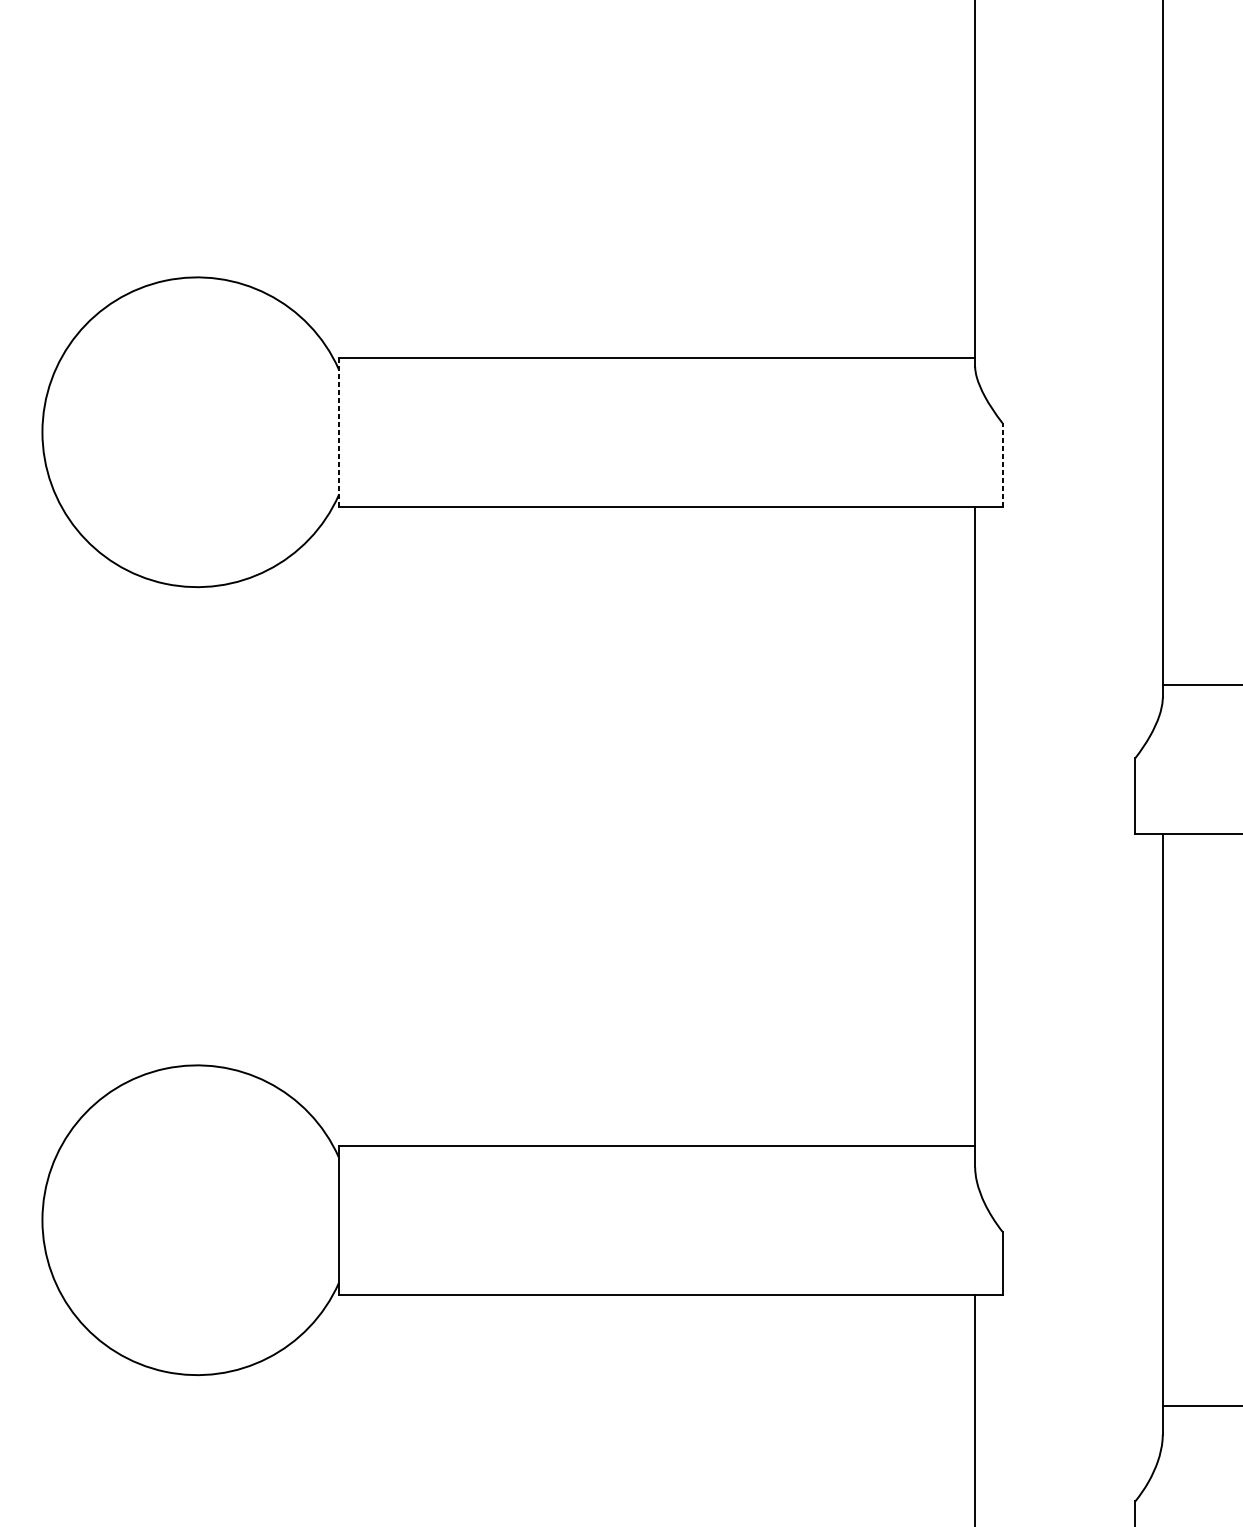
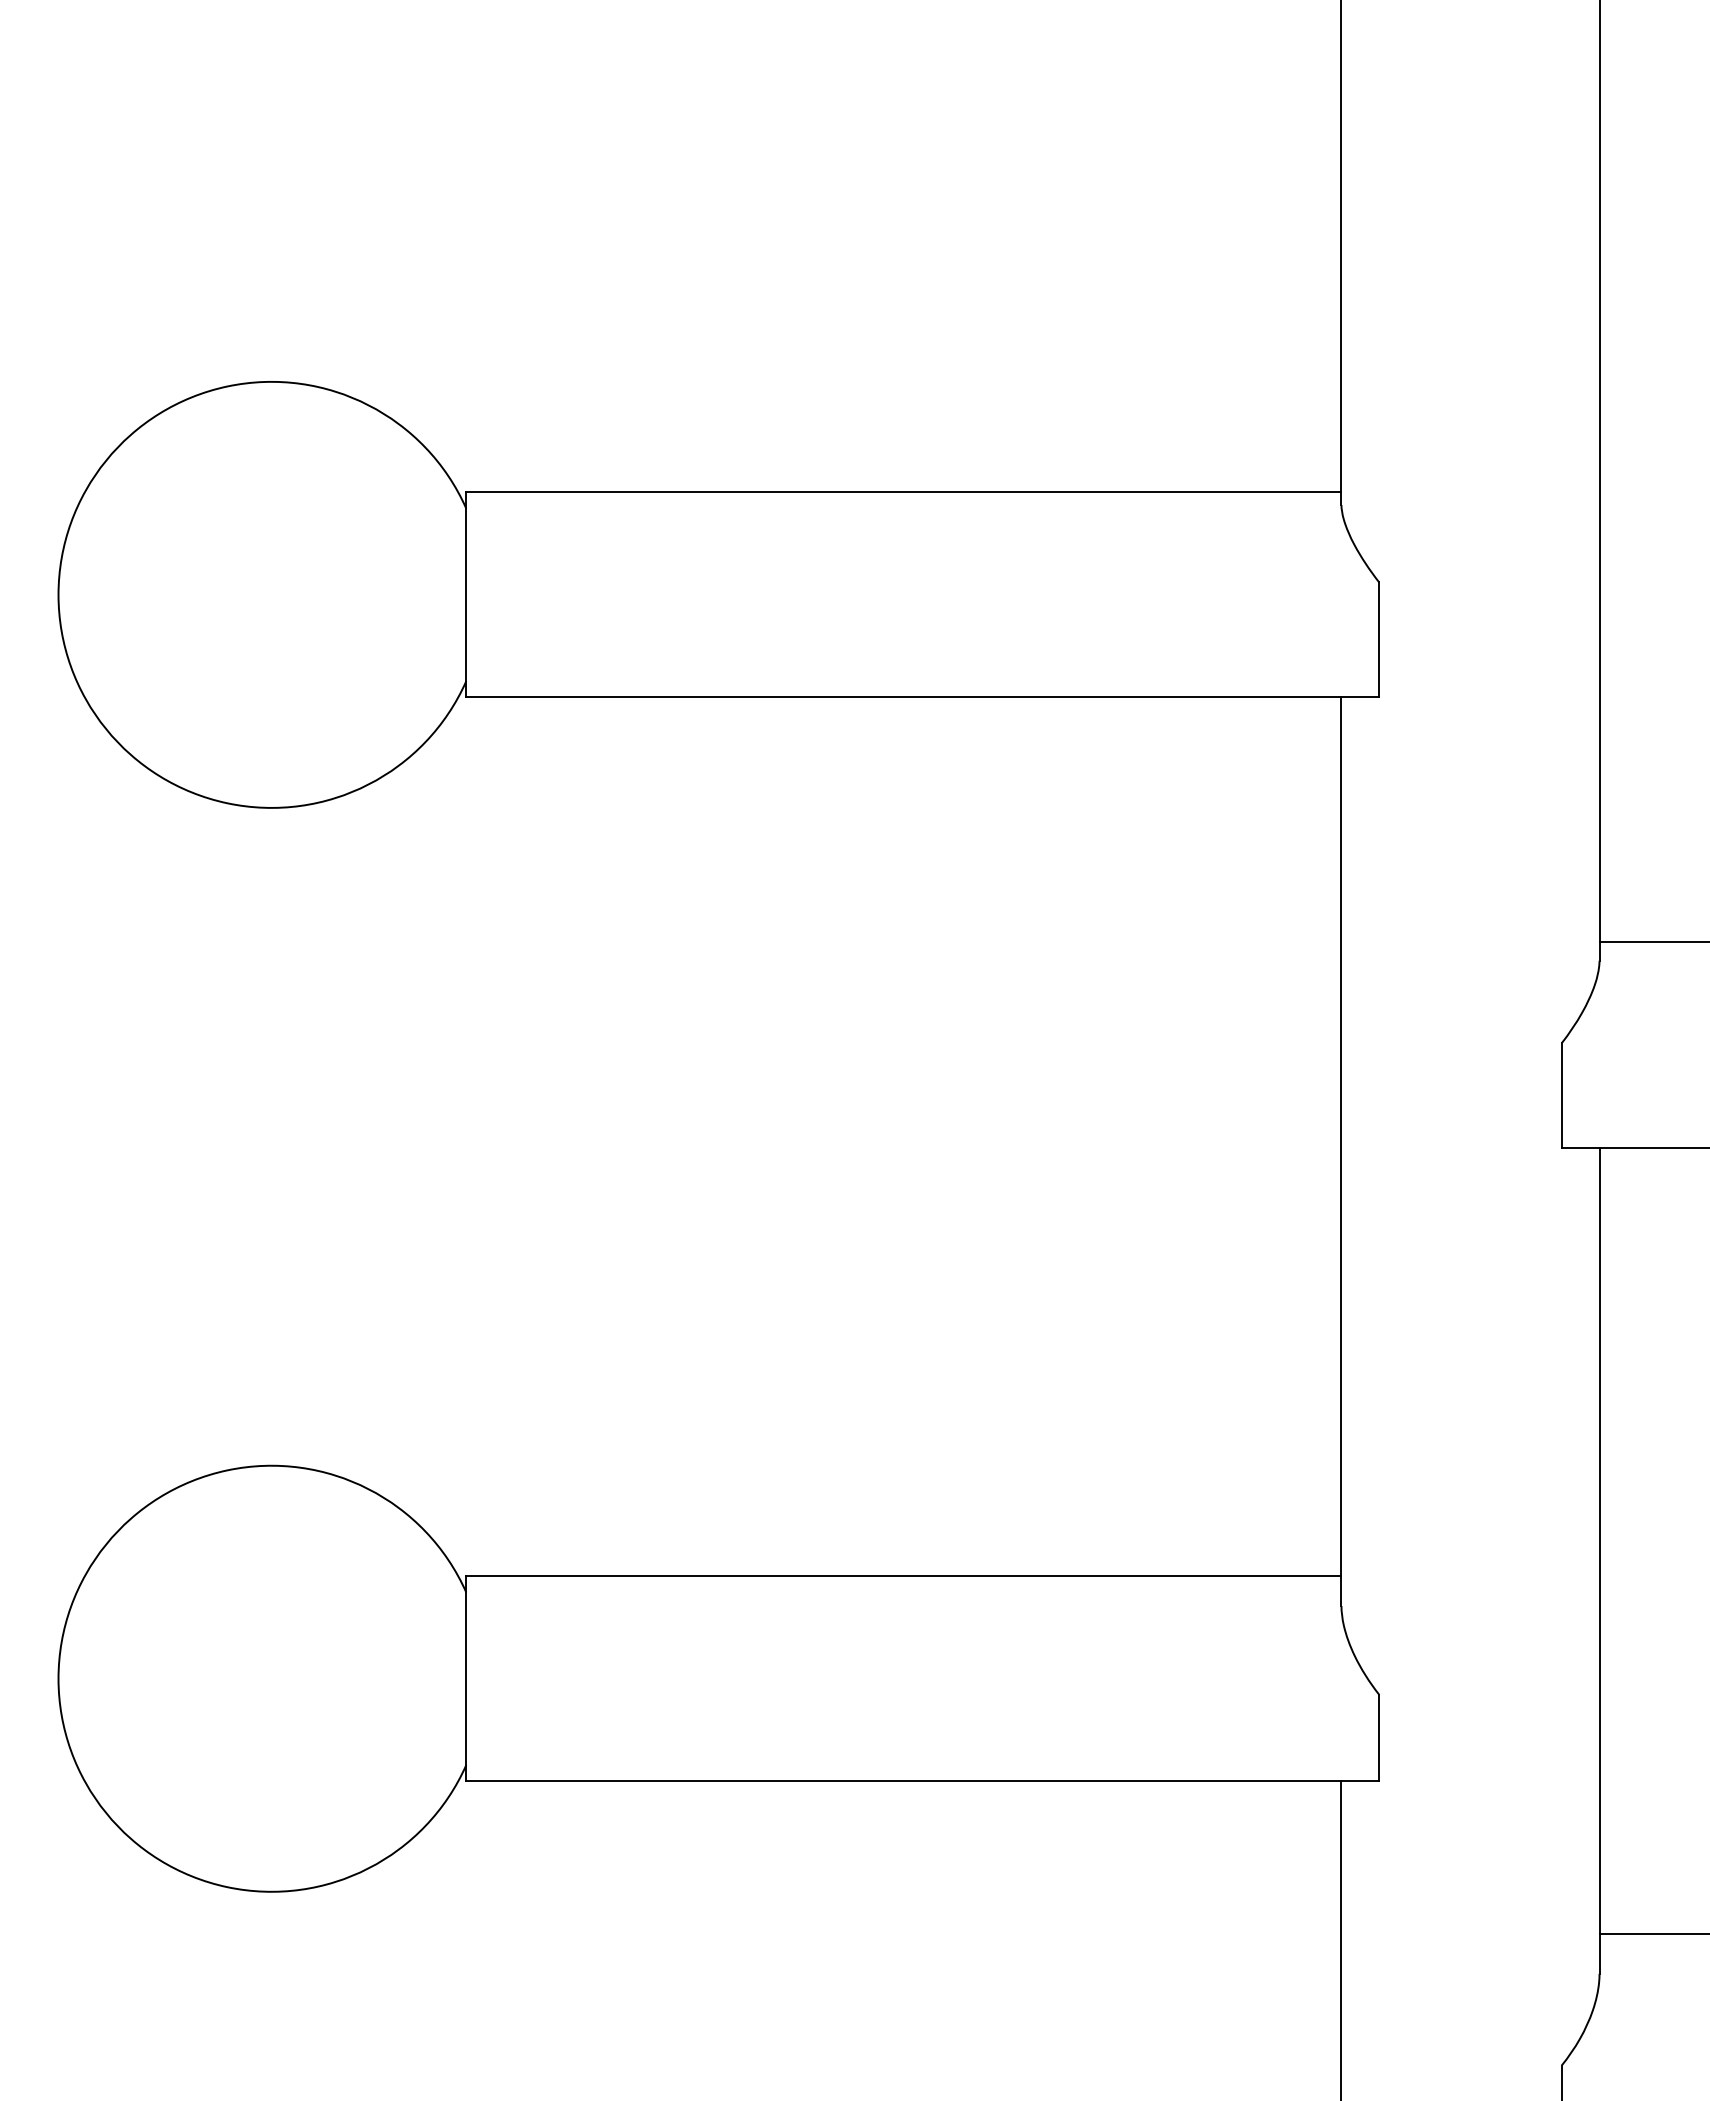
line: (339, 431) -> (466, 594), dashed -> solid
line: (1002, 464) -> (1379, 639), dashed -> solid

